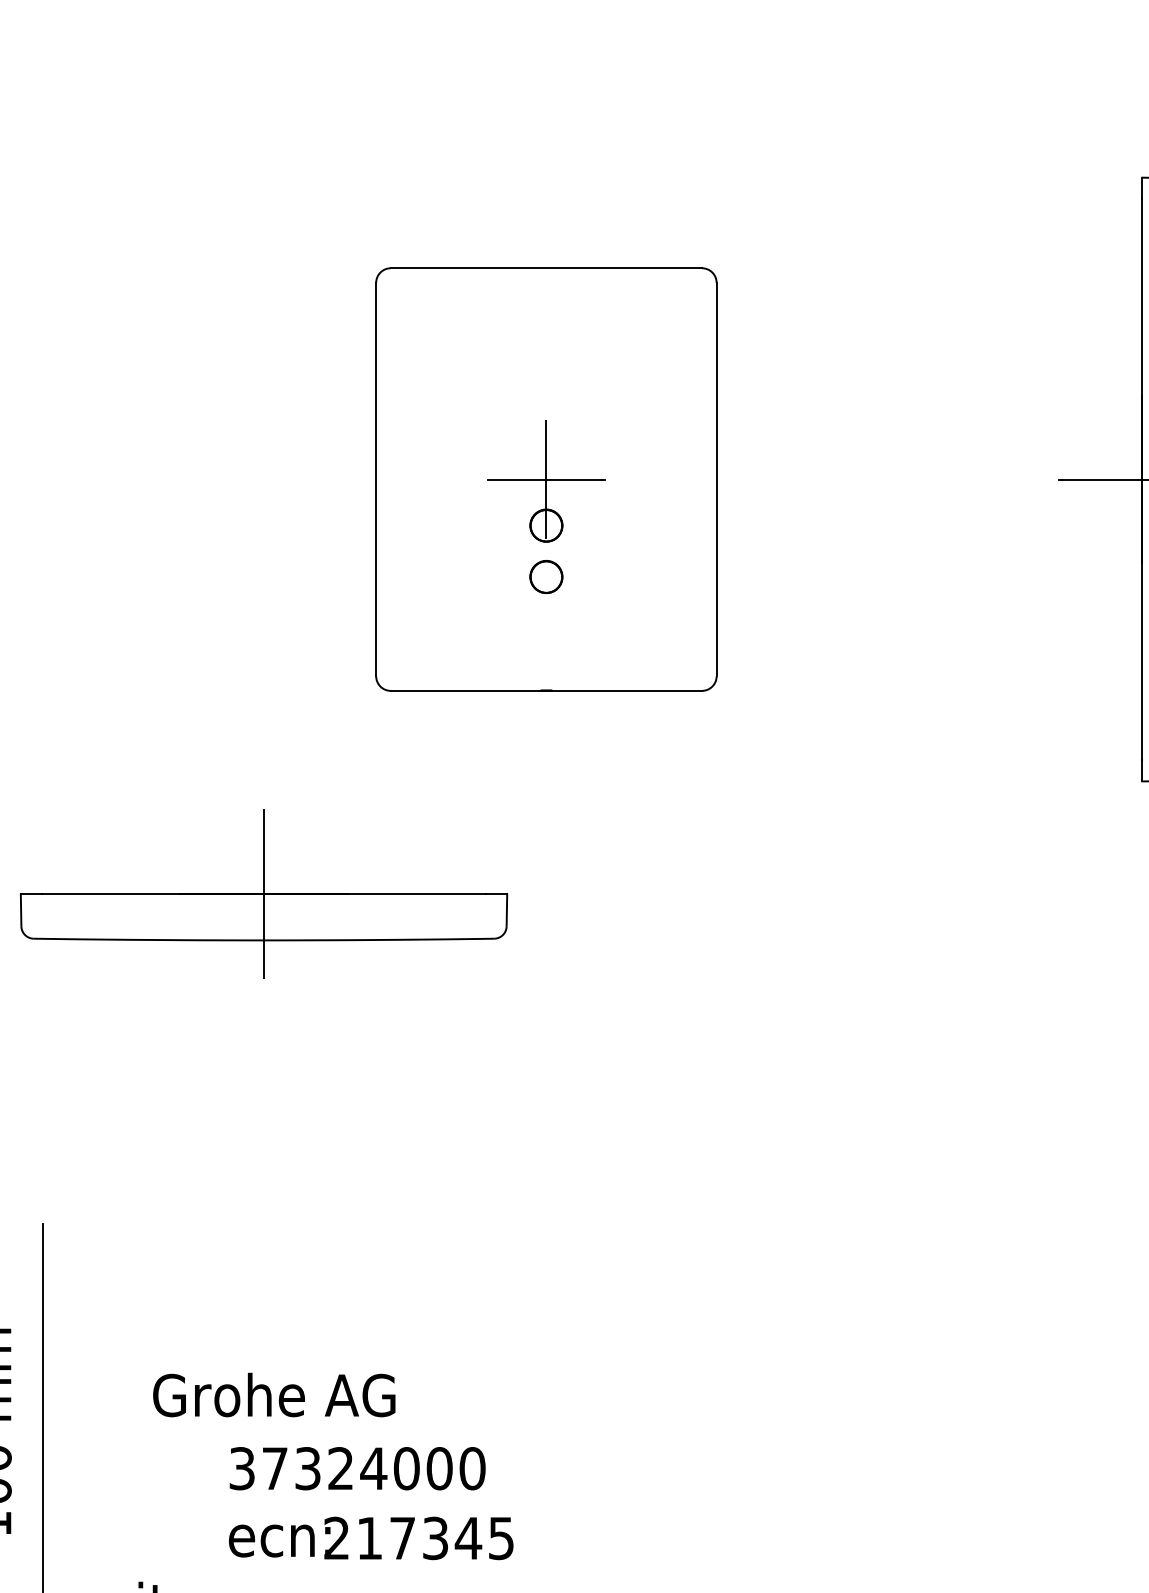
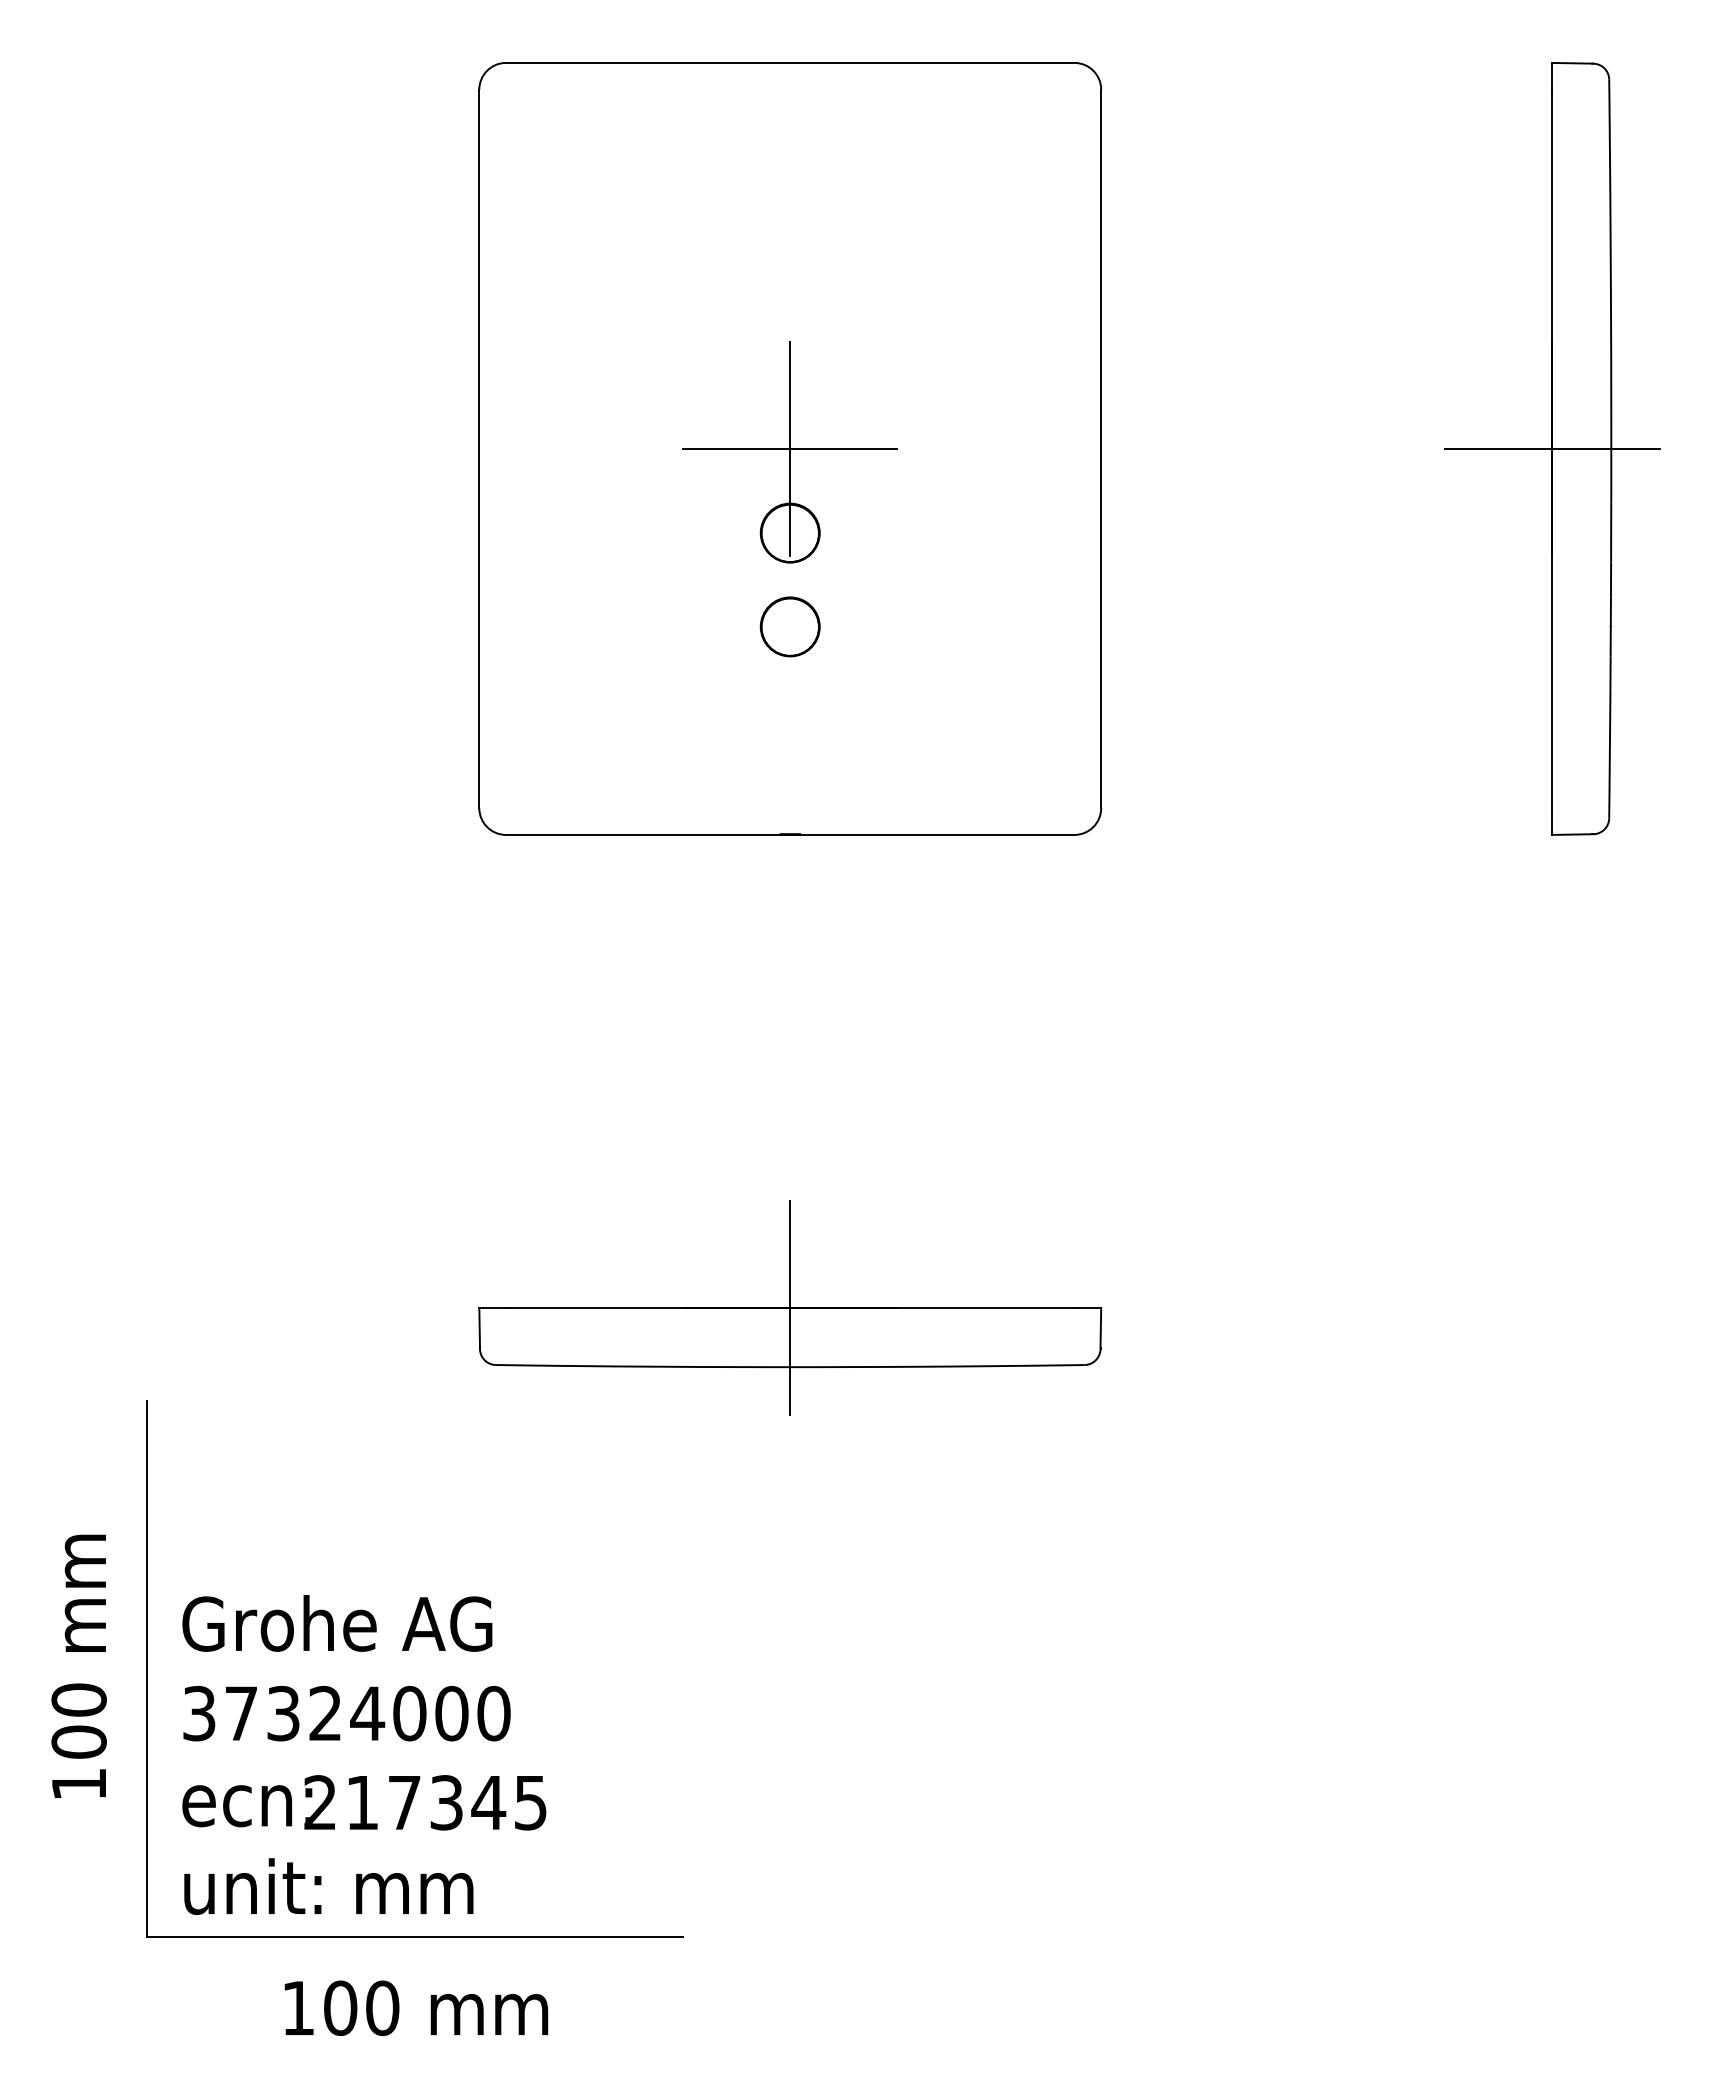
part: (546, 479) -> (790, 448), size x1.43
part: (264, 893) -> (790, 1307), moved
text: (274, 1395) -> (337, 1623), moved
text: (357, 1468) -> (346, 1713), moved
text: (371, 1538) -> (364, 1802), moved

